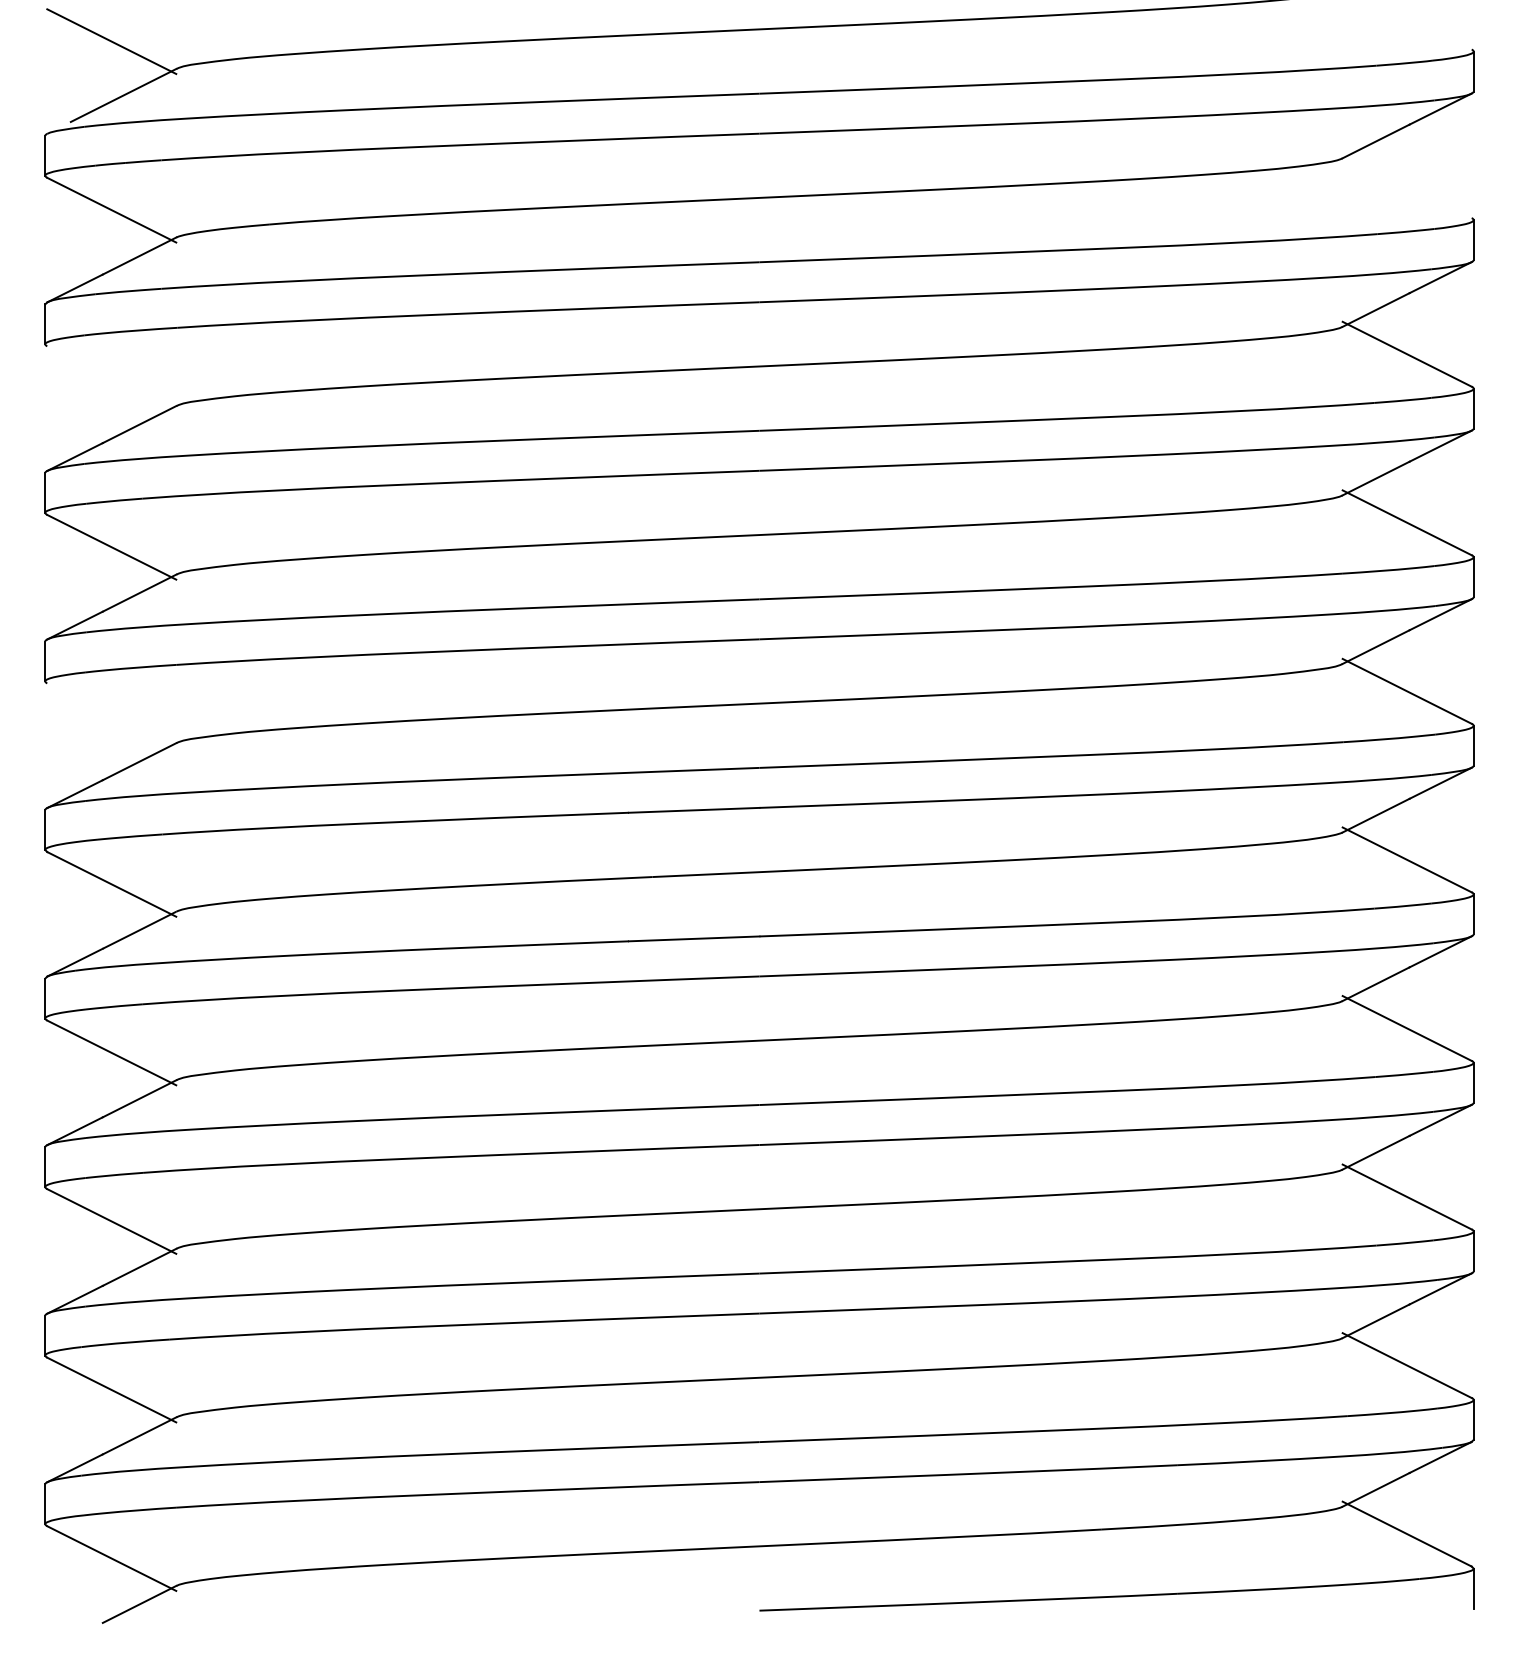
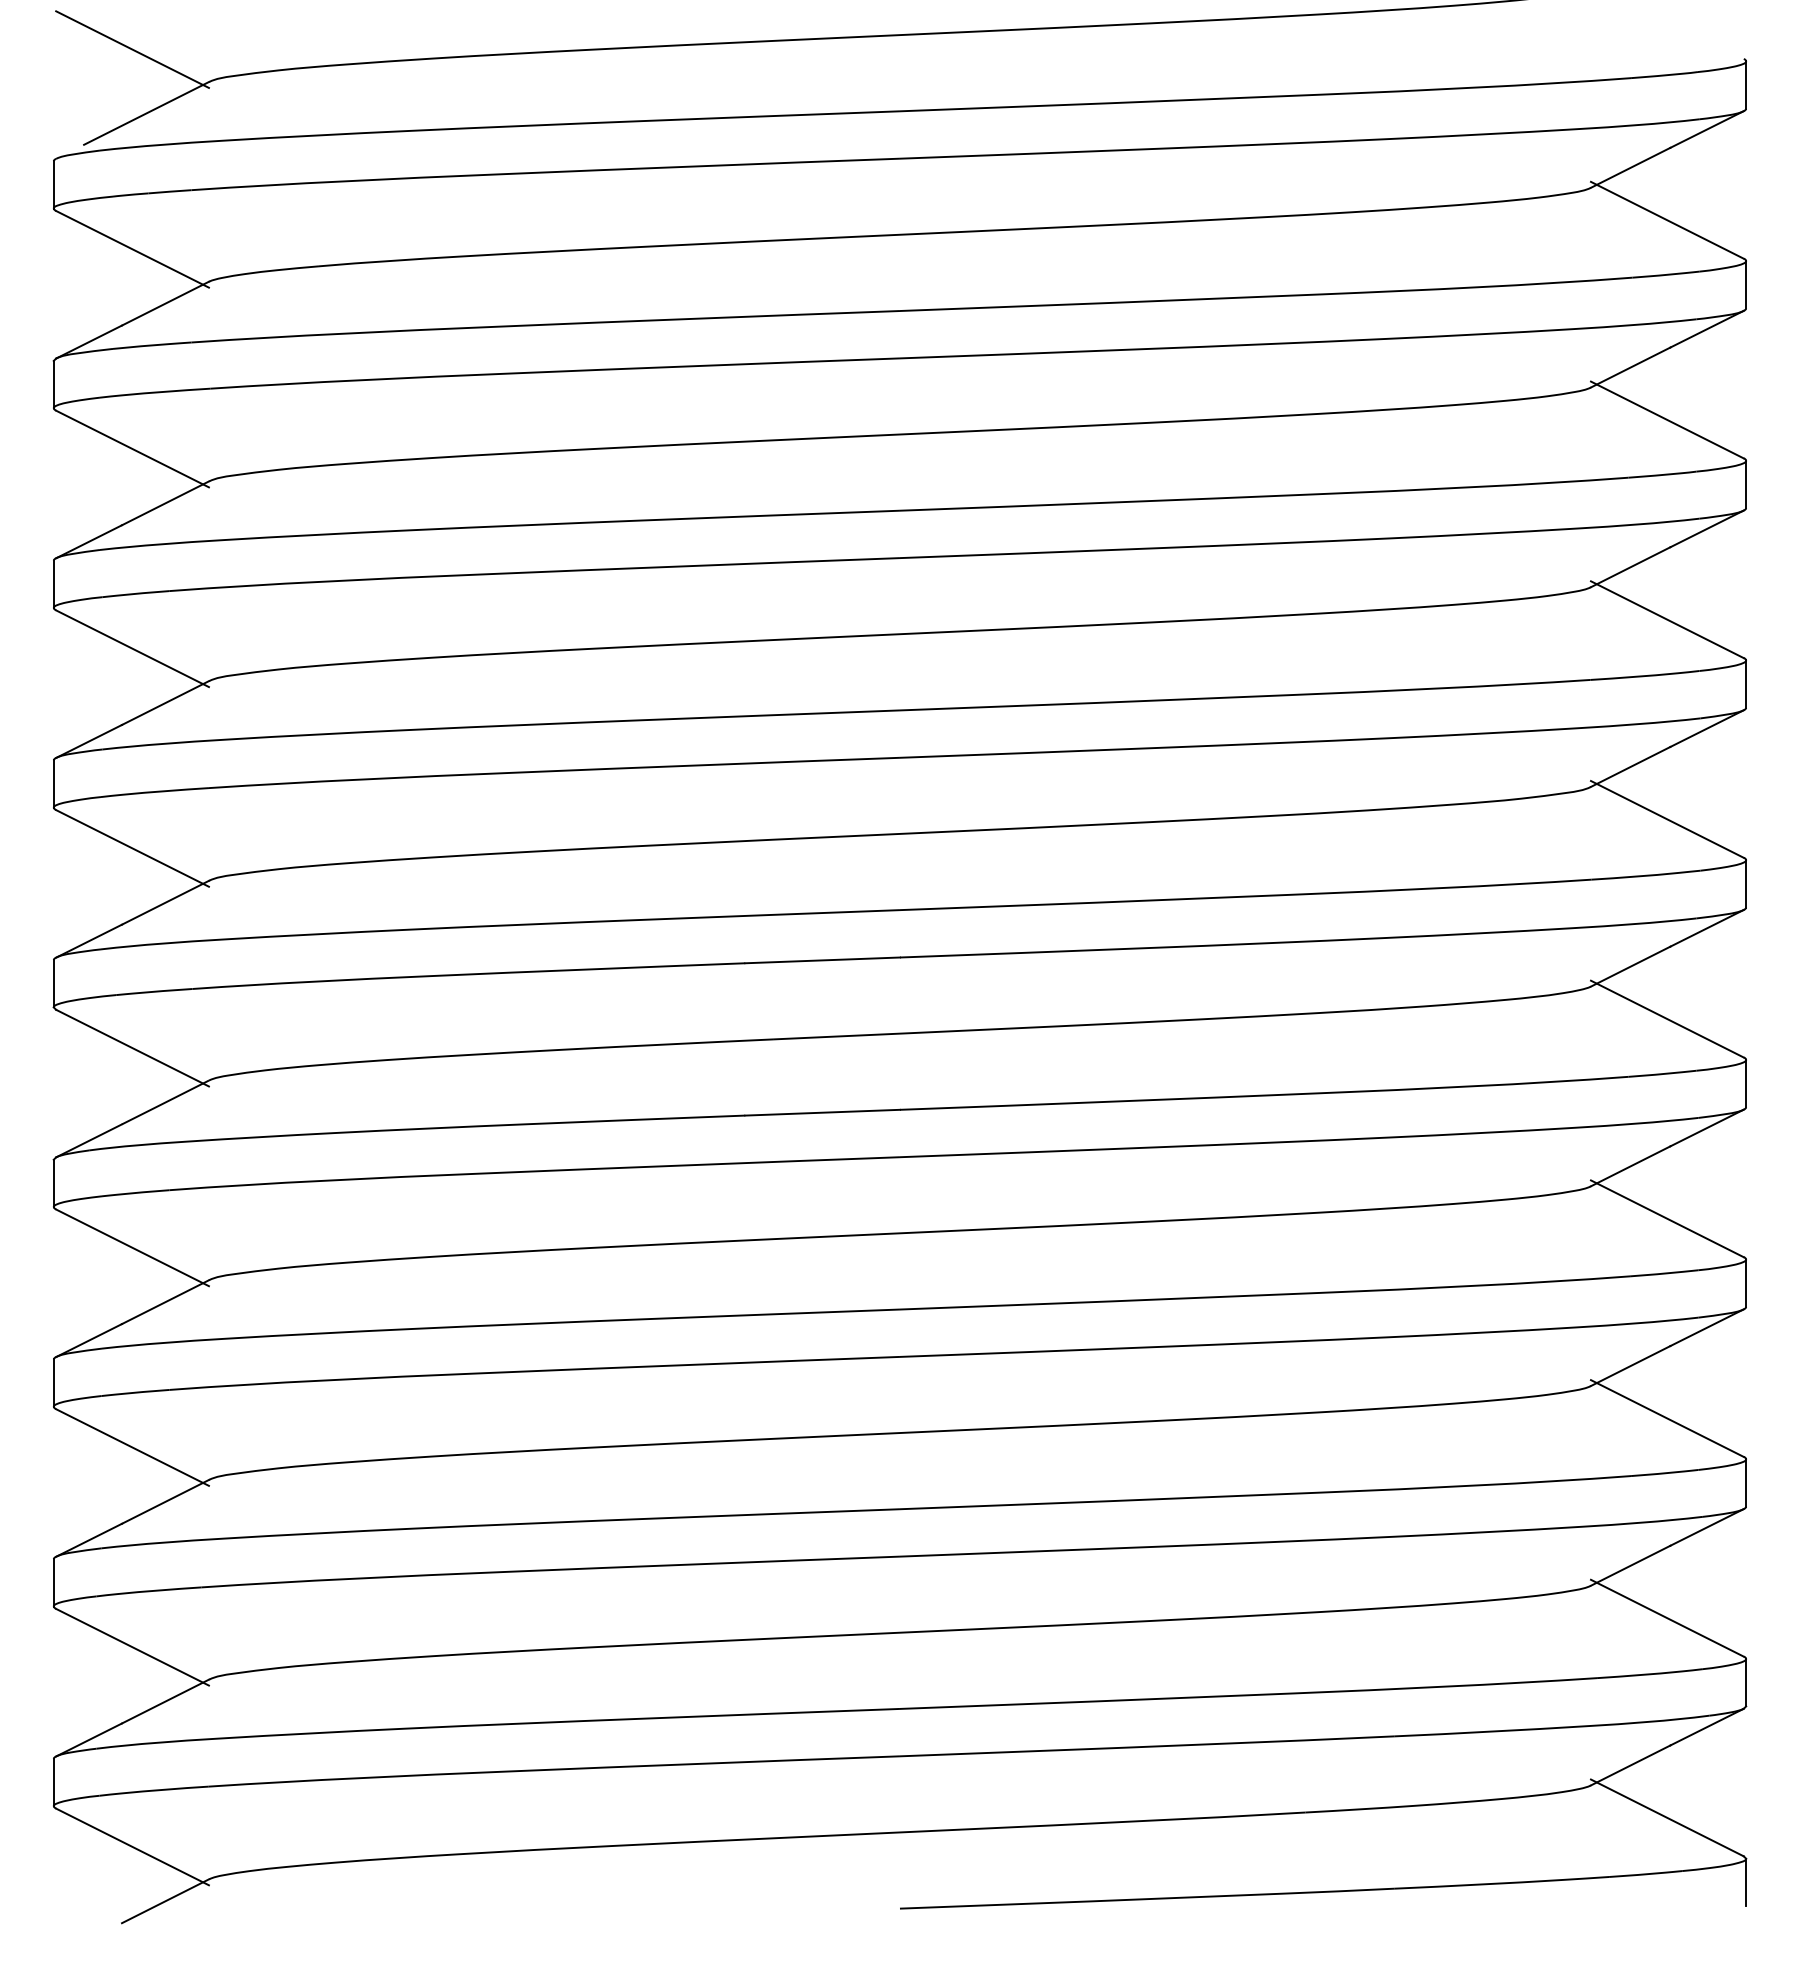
line: (1406, 185) -> (1666, 219), added
line: (111, 378) -> (132, 448), added
line: (111, 715) -> (132, 848), added

